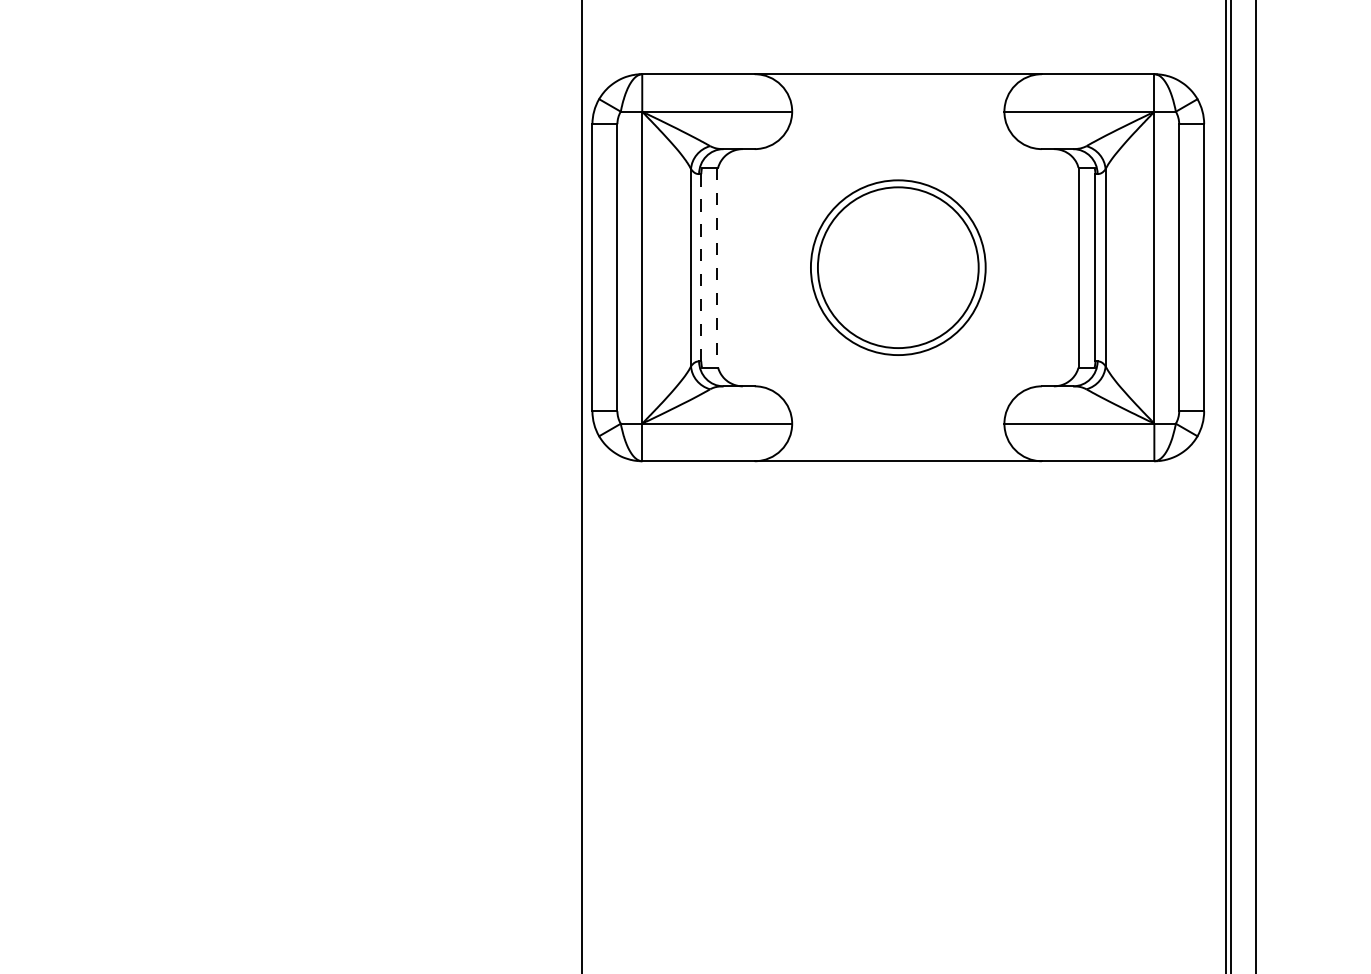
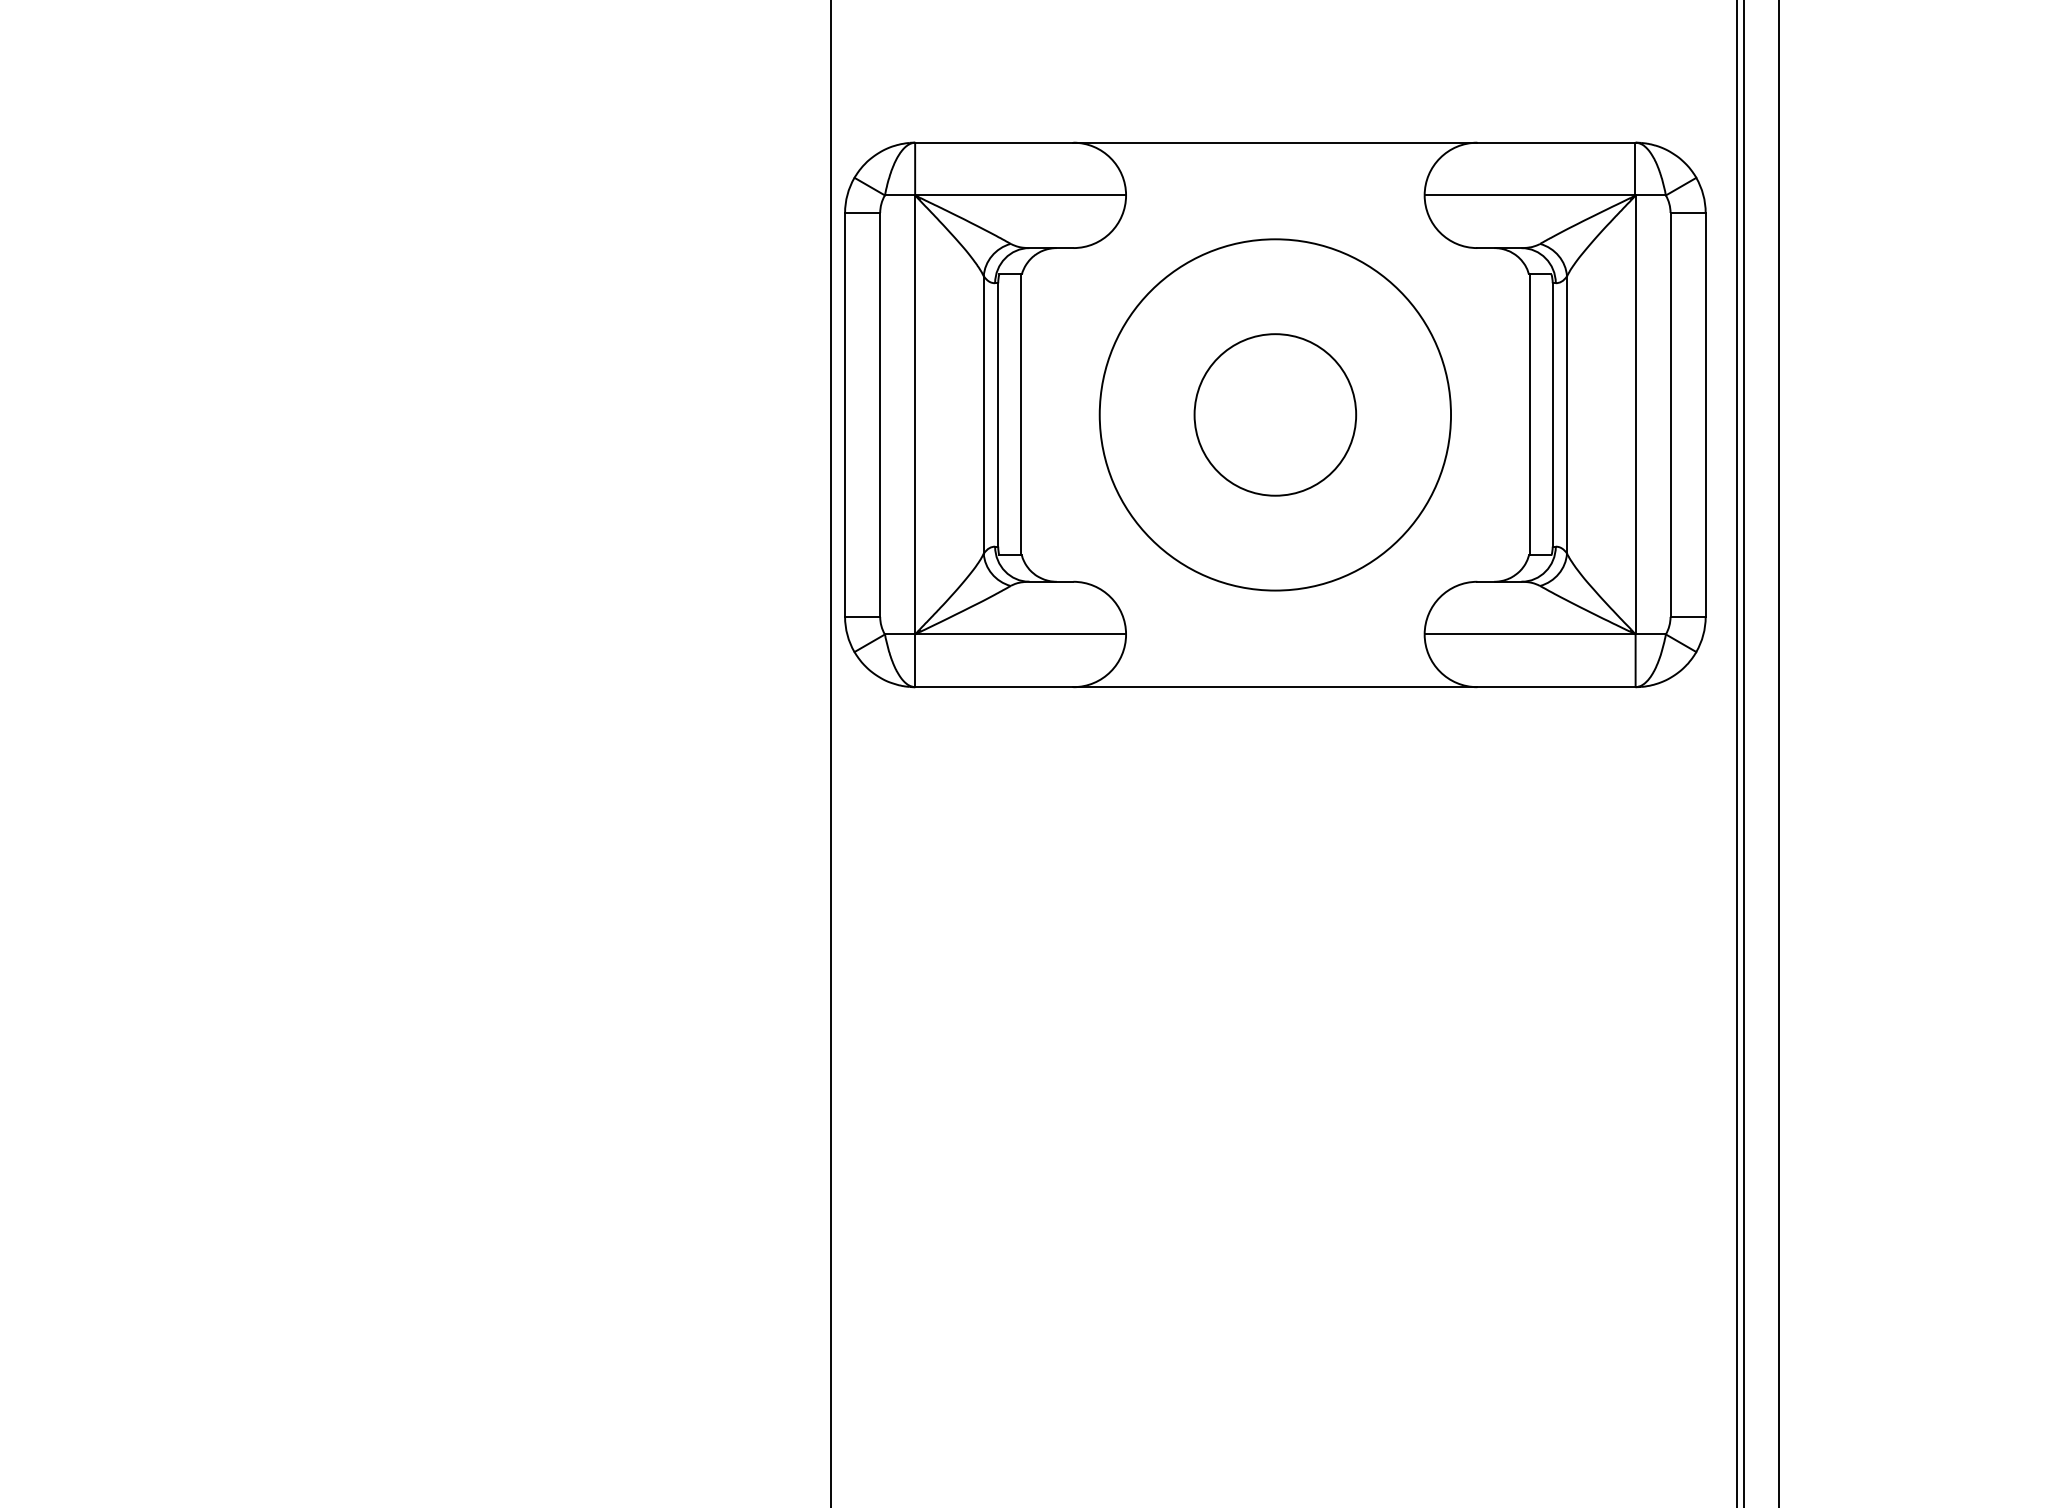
line: (701, 267) -> (998, 414), dashed -> solid
line: (717, 267) -> (1020, 414), dashed -> solid
circle: (898, 267) -> (1275, 414), size x0.71
circle: (898, 267) -> (1275, 414), size x1.43

